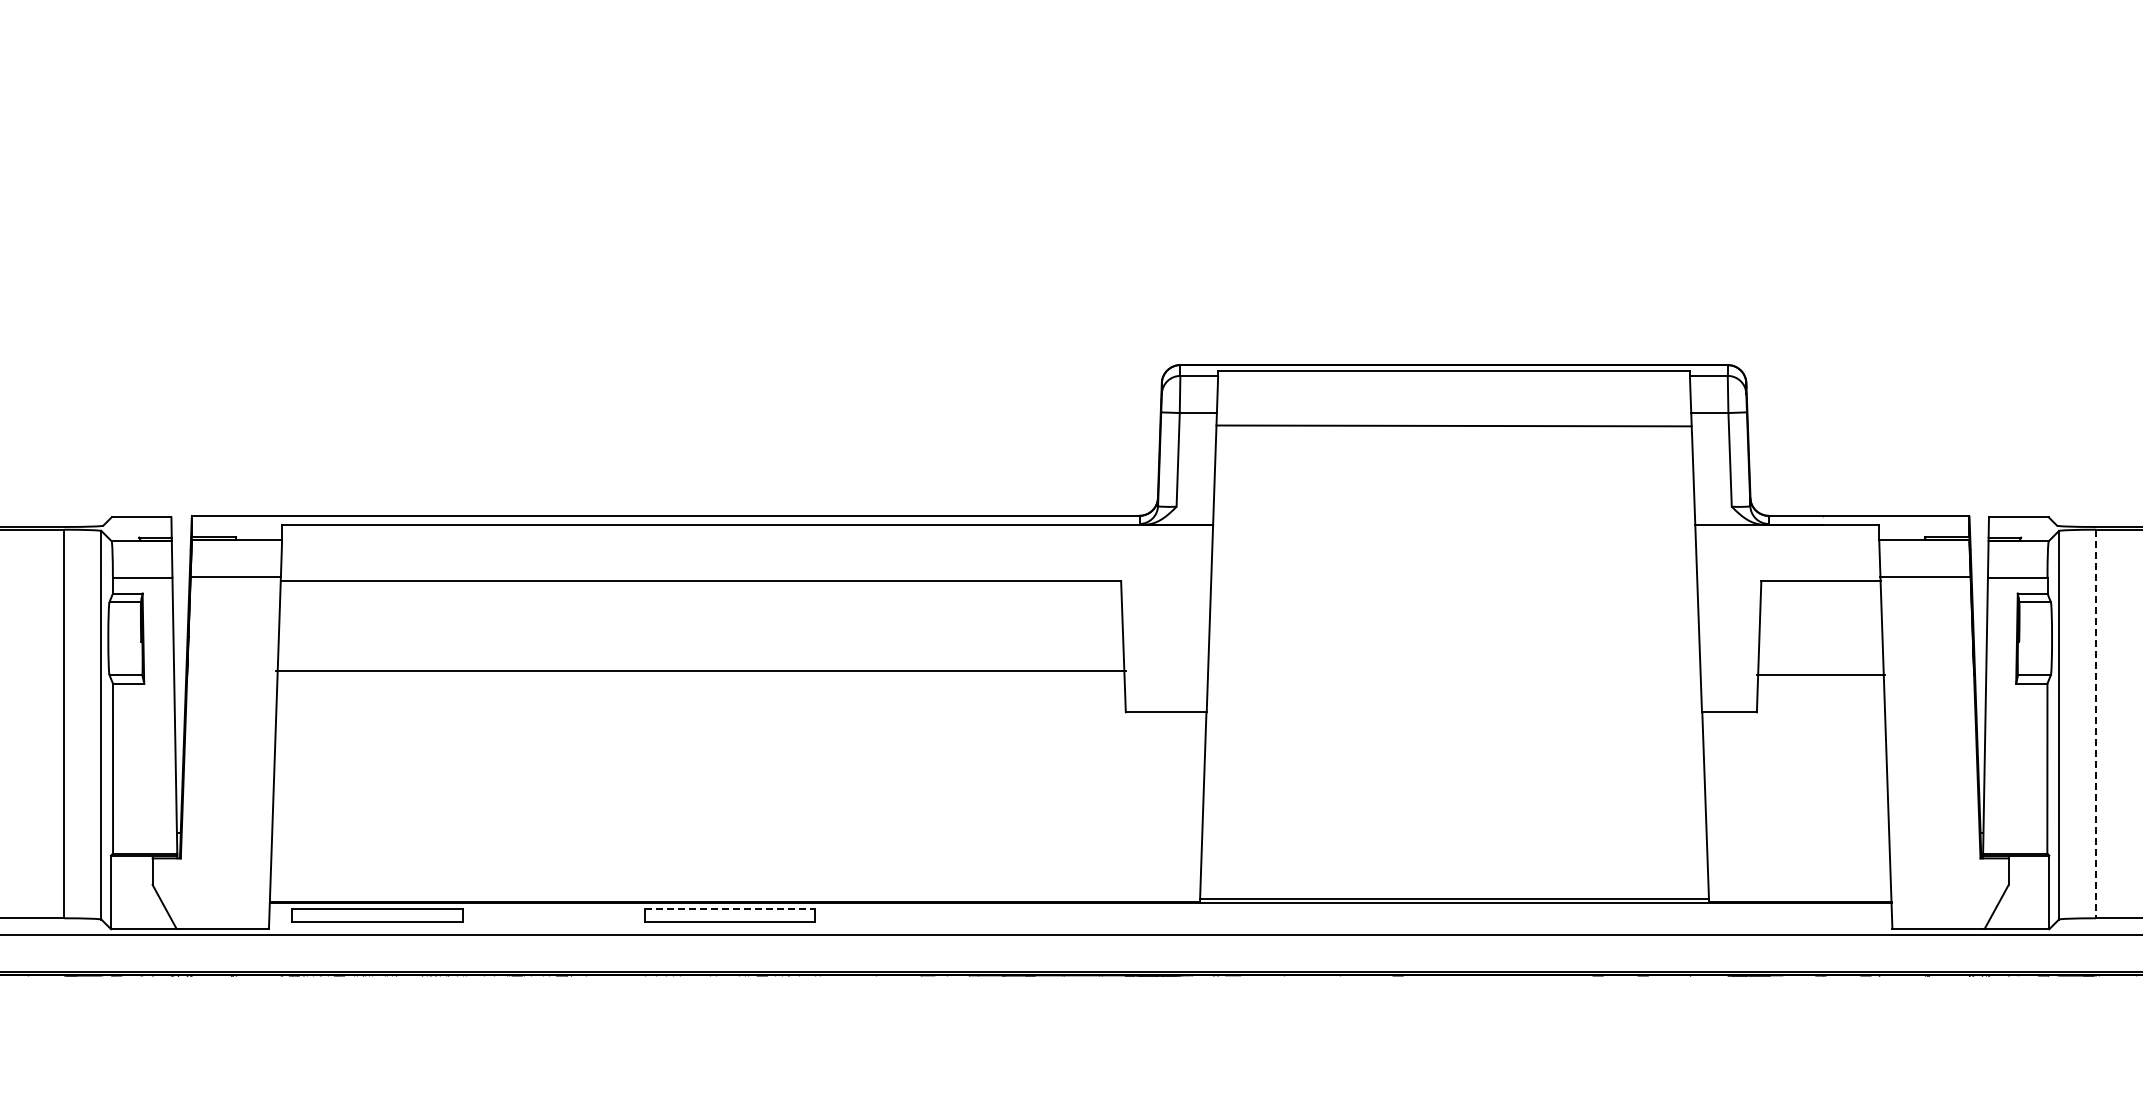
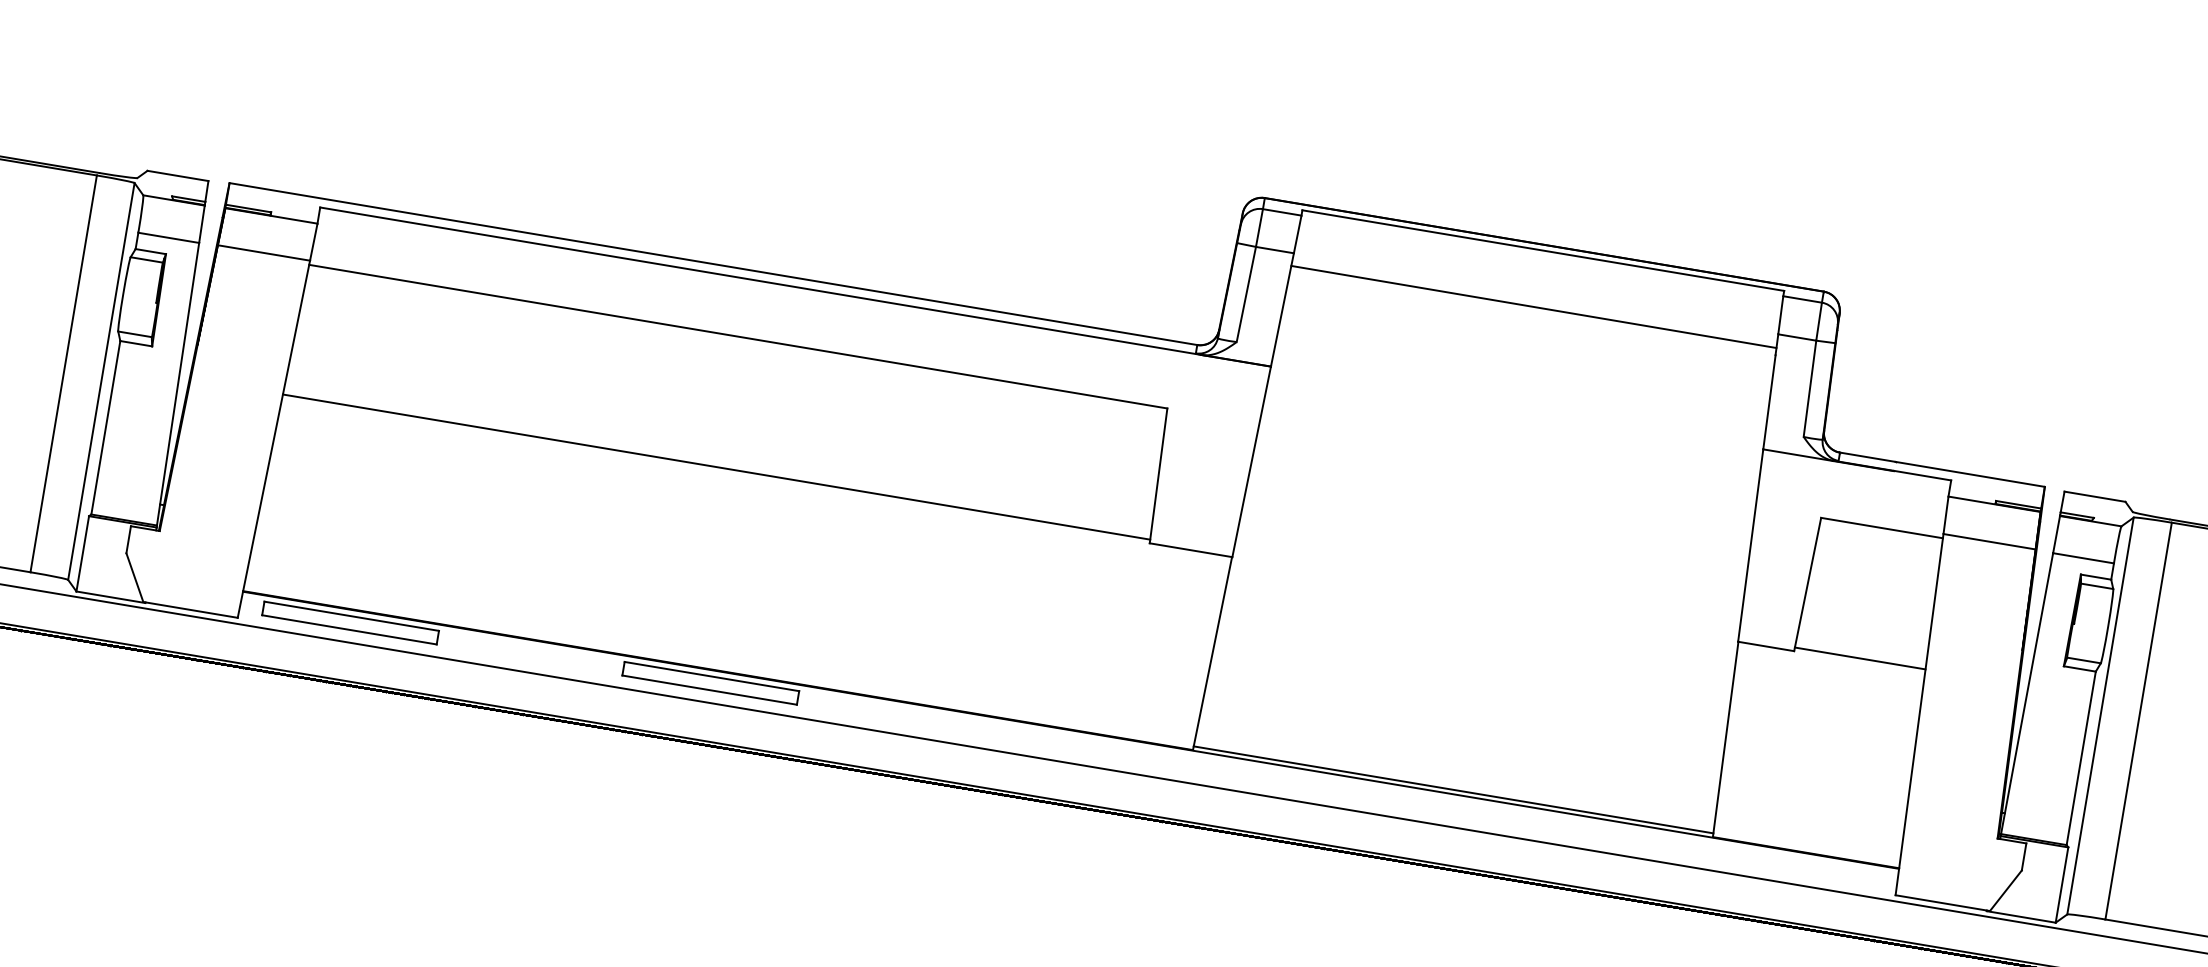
line: (700, 670) -> (716, 466), moved
line: (1820, 674) -> (1859, 658), moved
line: (2096, 724) -> (2138, 721), dashed -> solid
line: (730, 909) -> (712, 677), dashed -> solid

